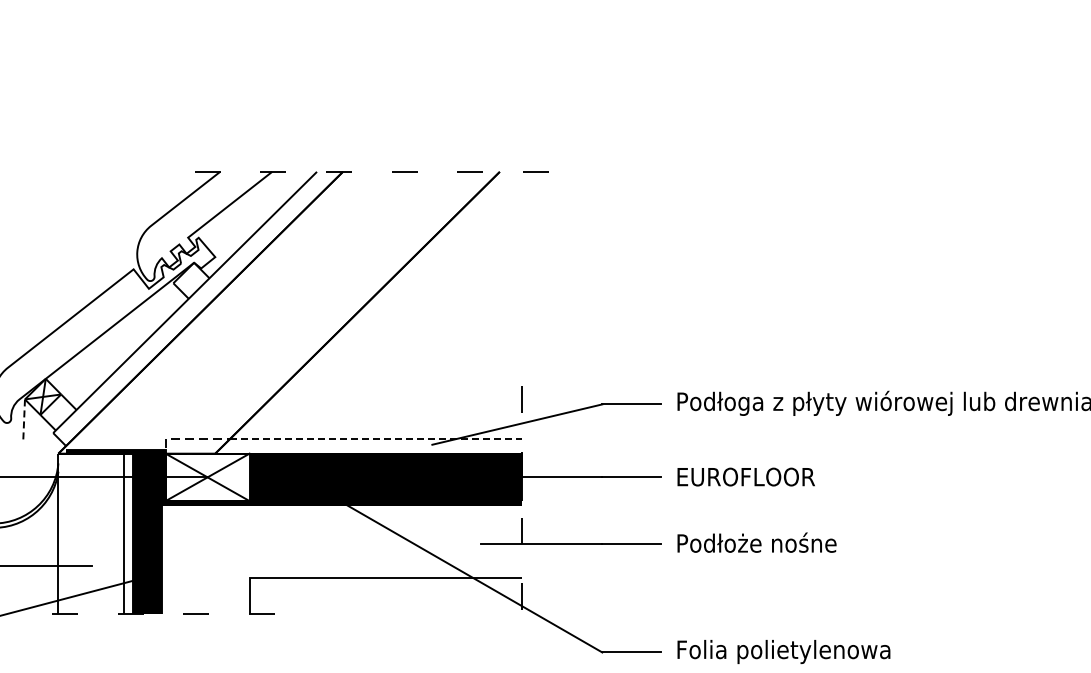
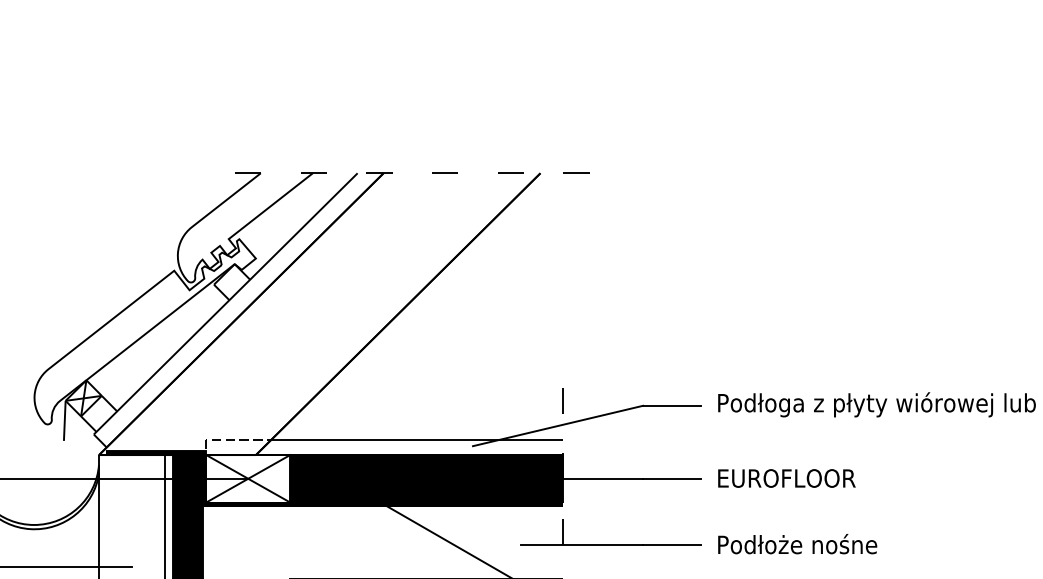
line: (24, 419) -> (65, 420), dashed -> solid
line: (376, 439) -> (417, 440), dashed -> solid

